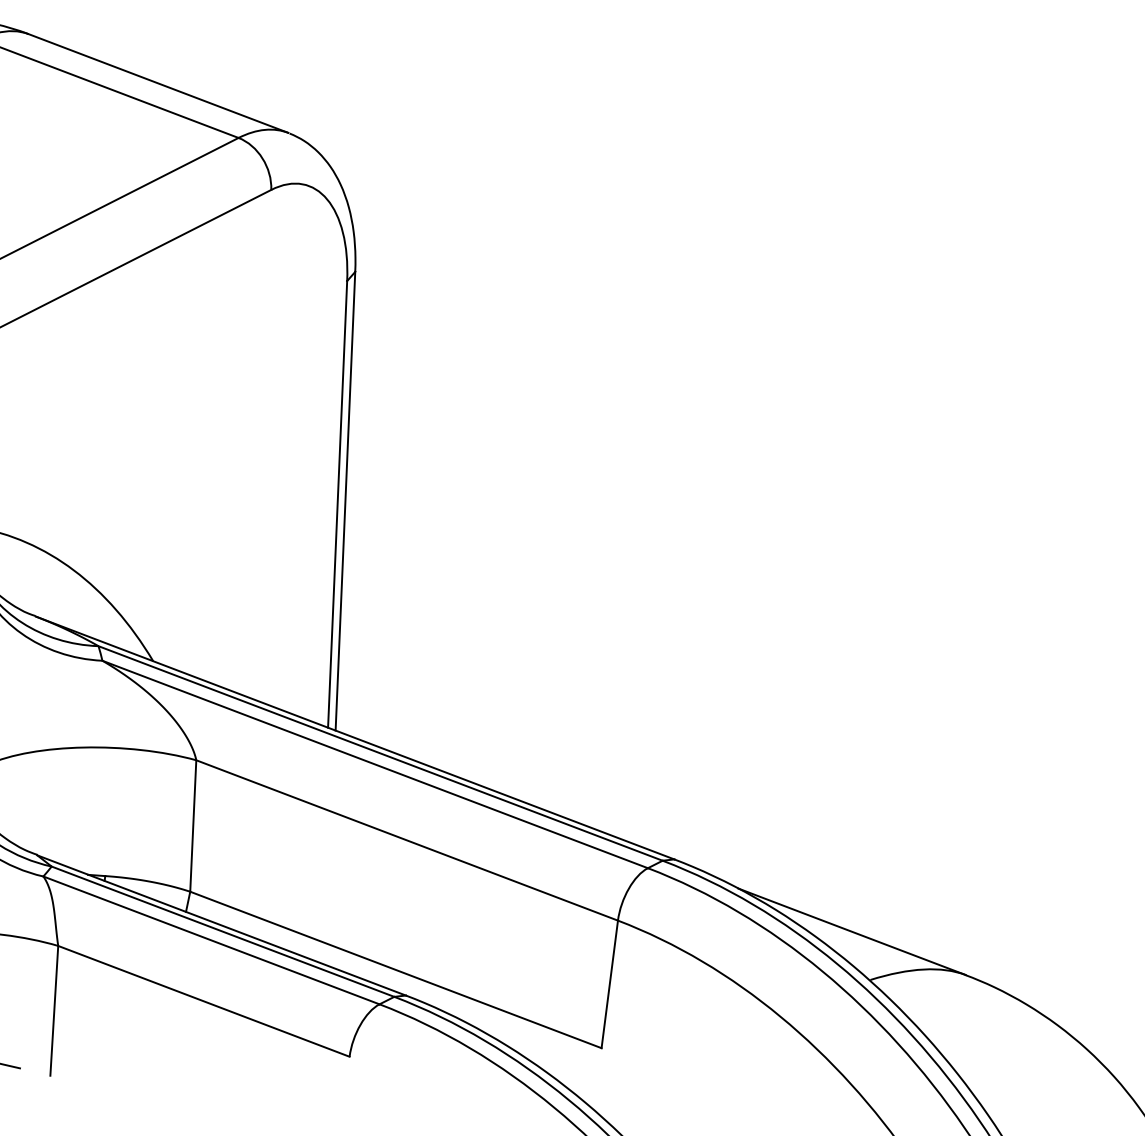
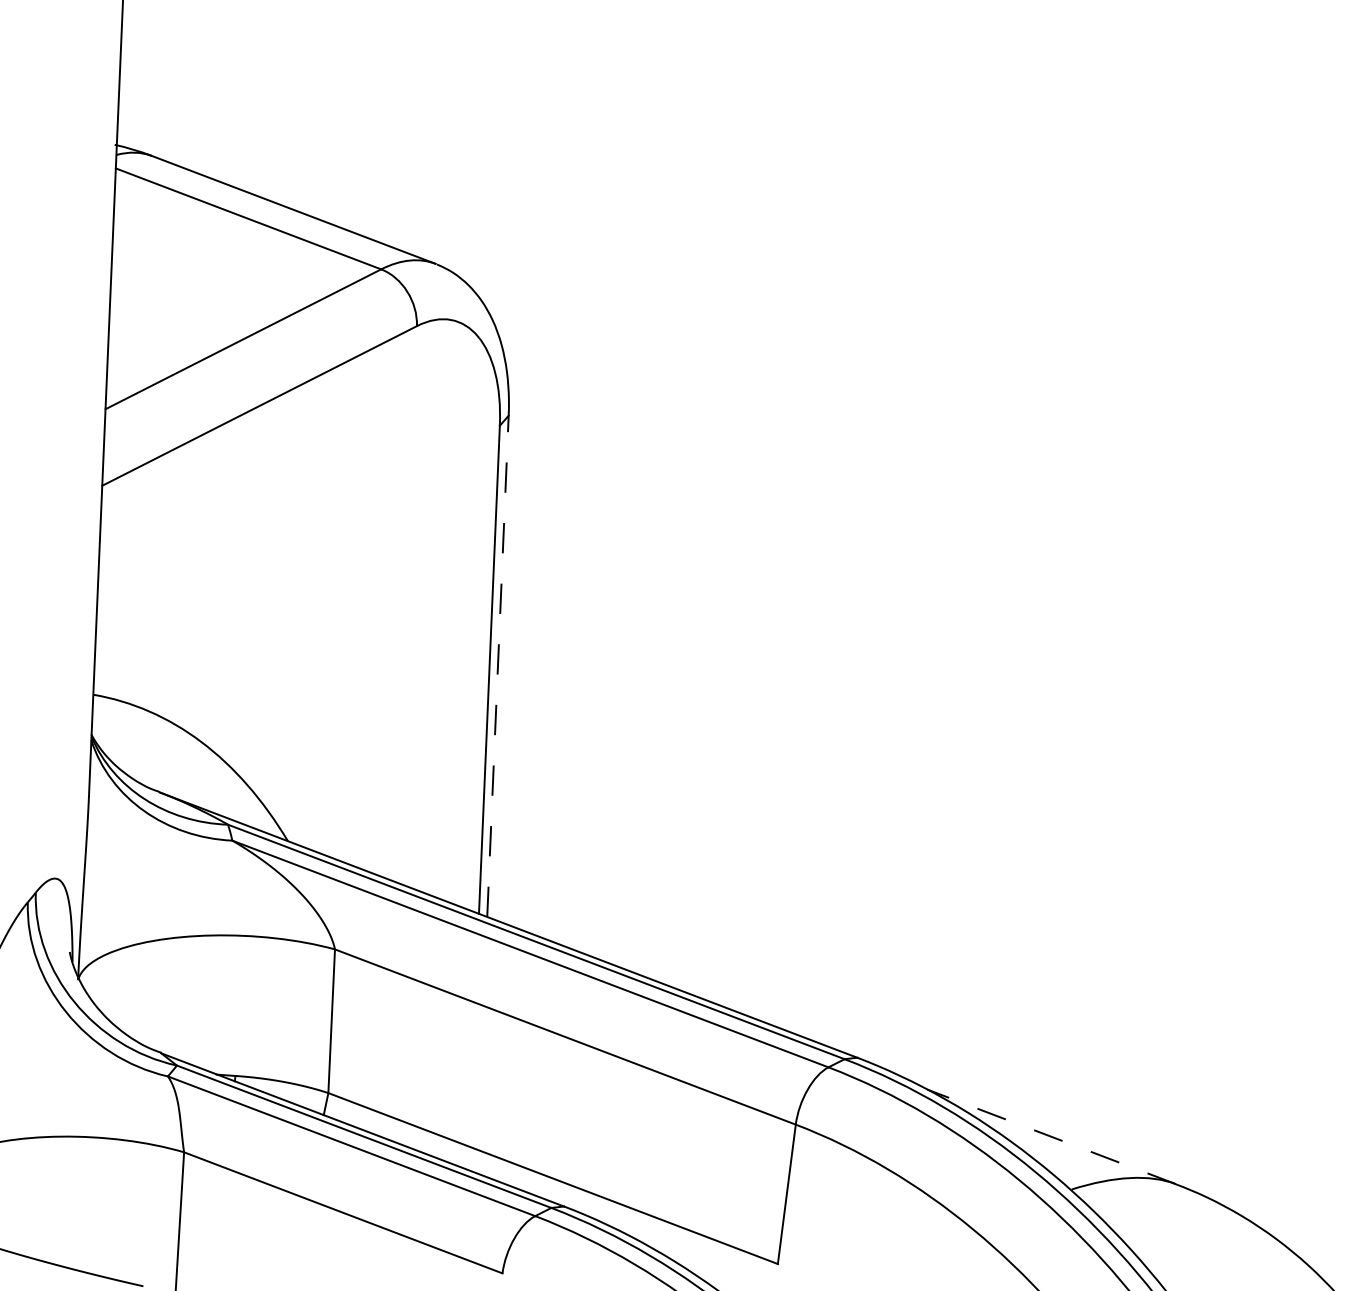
line: (345, 501) -> (497, 666), solid -> dashed
line: (851, 931) -> (1051, 1136), solid -> dashed

